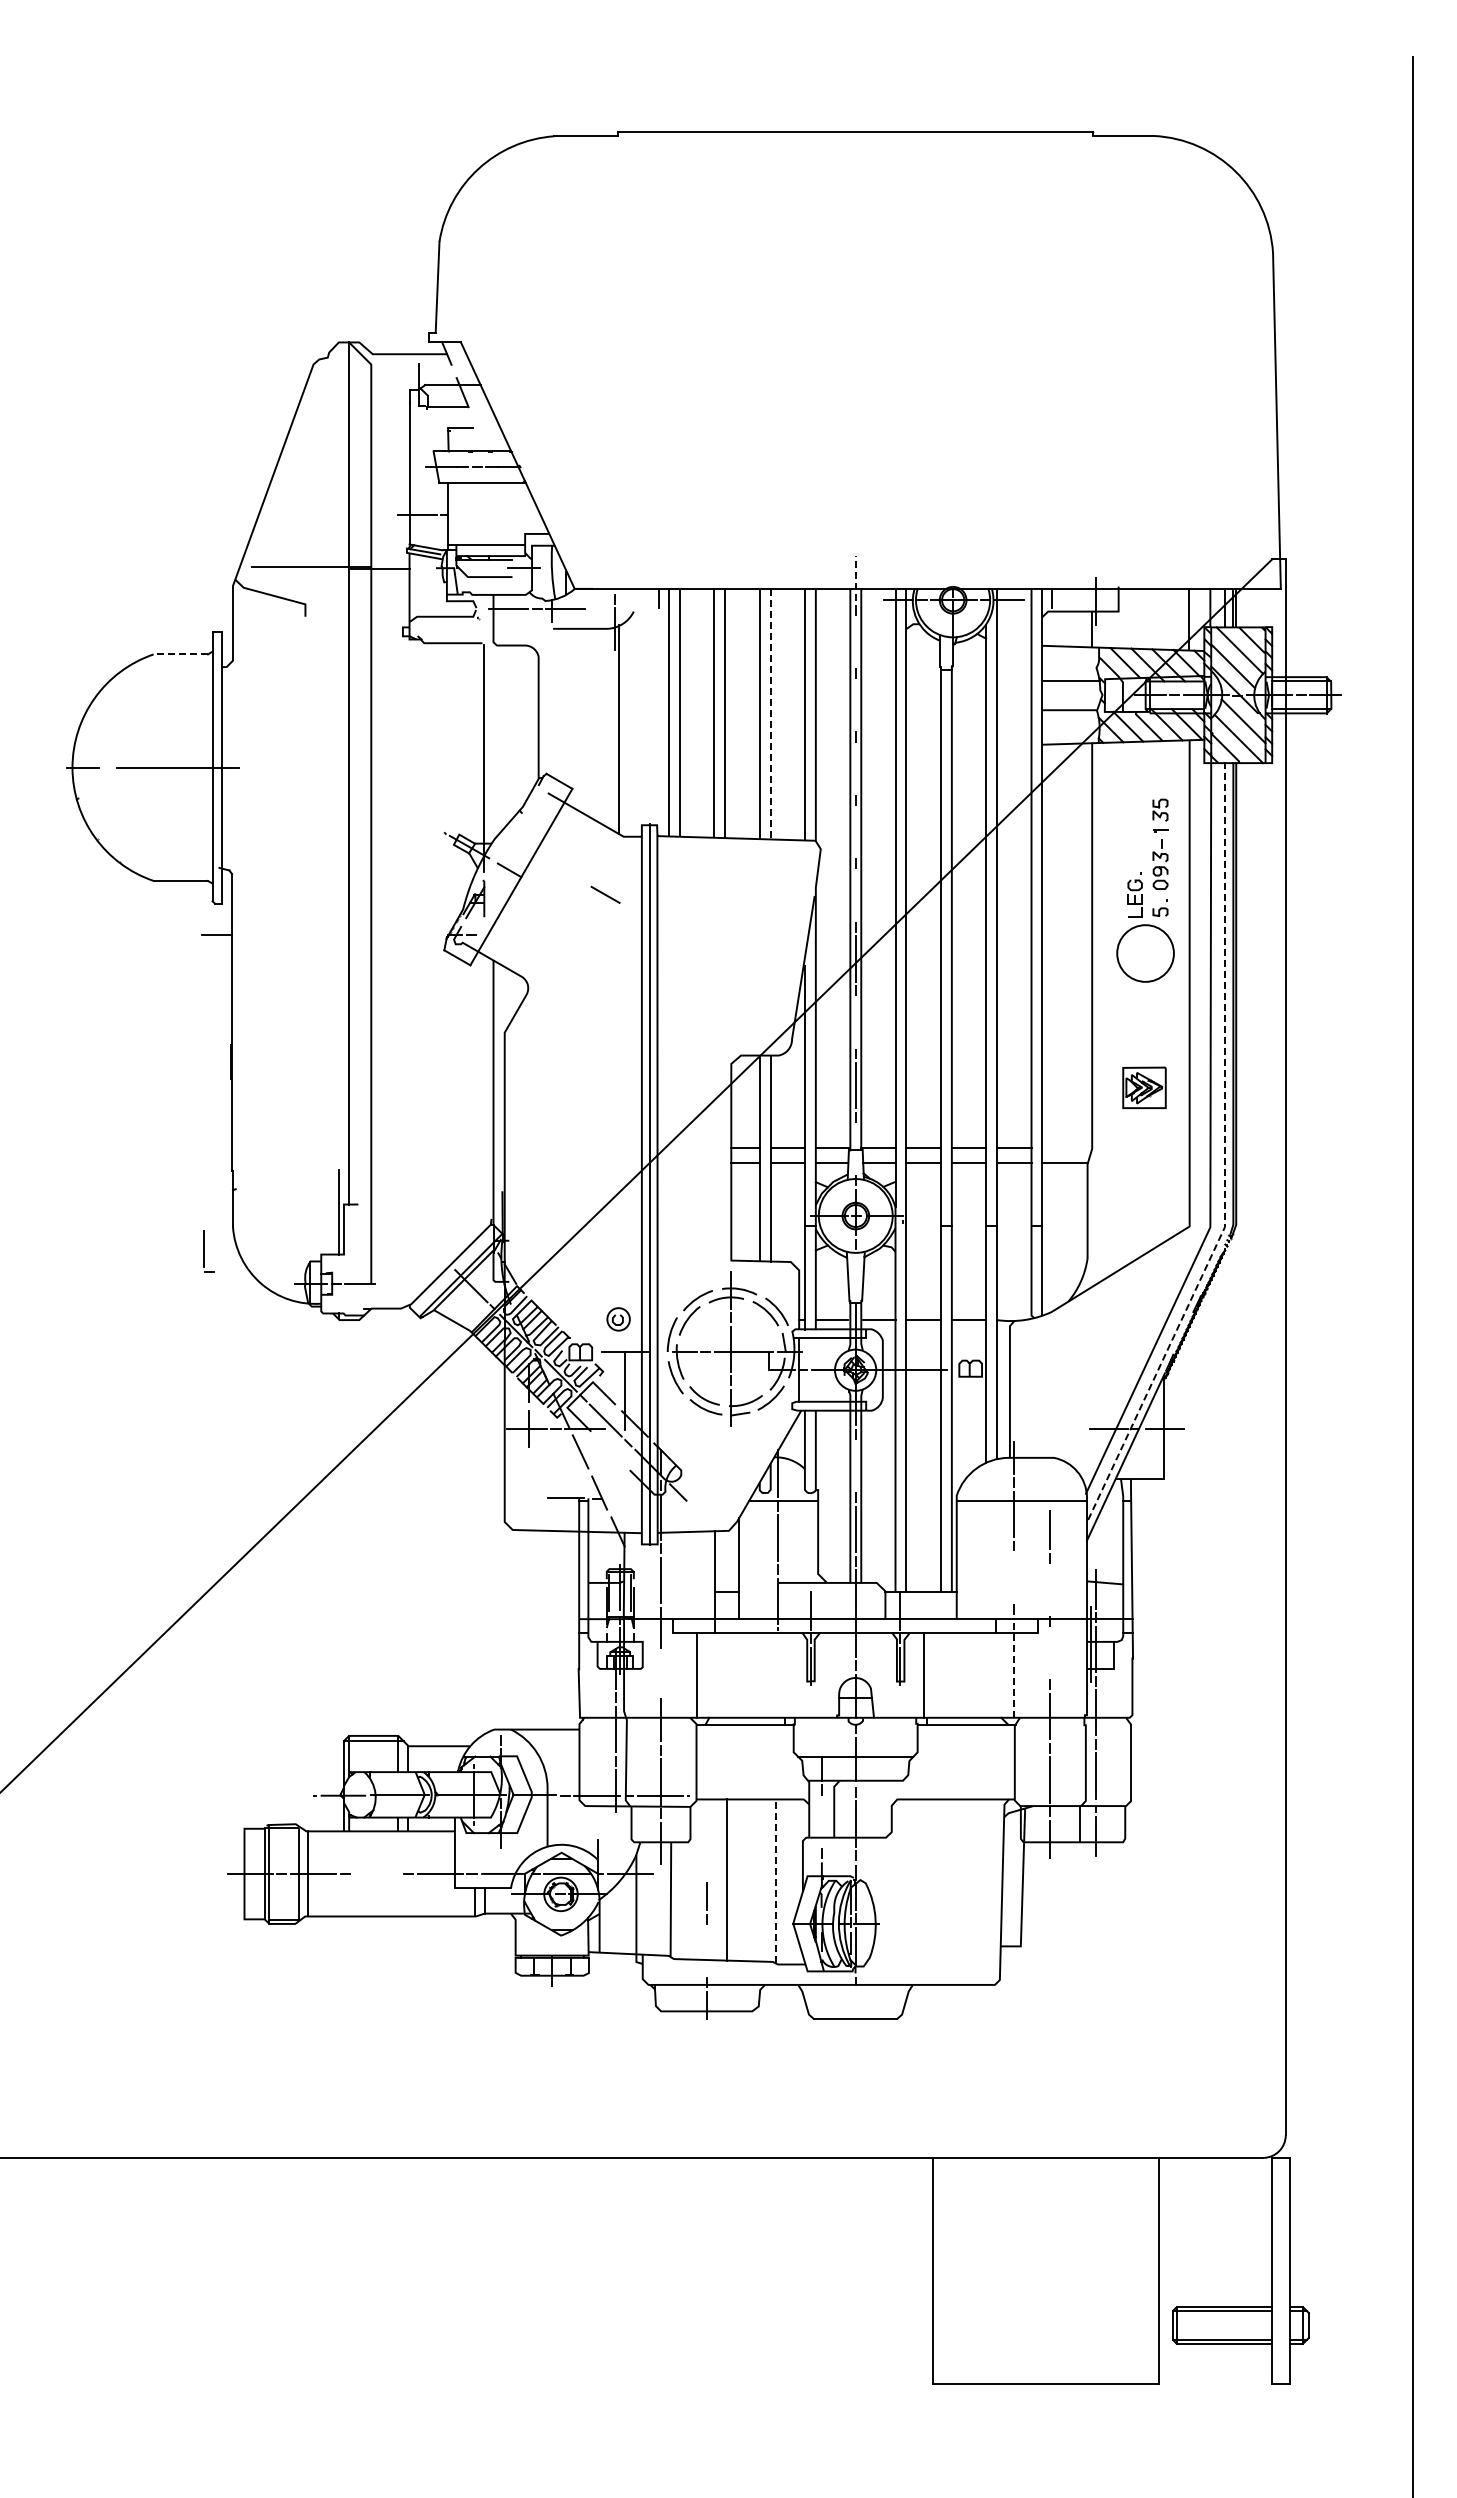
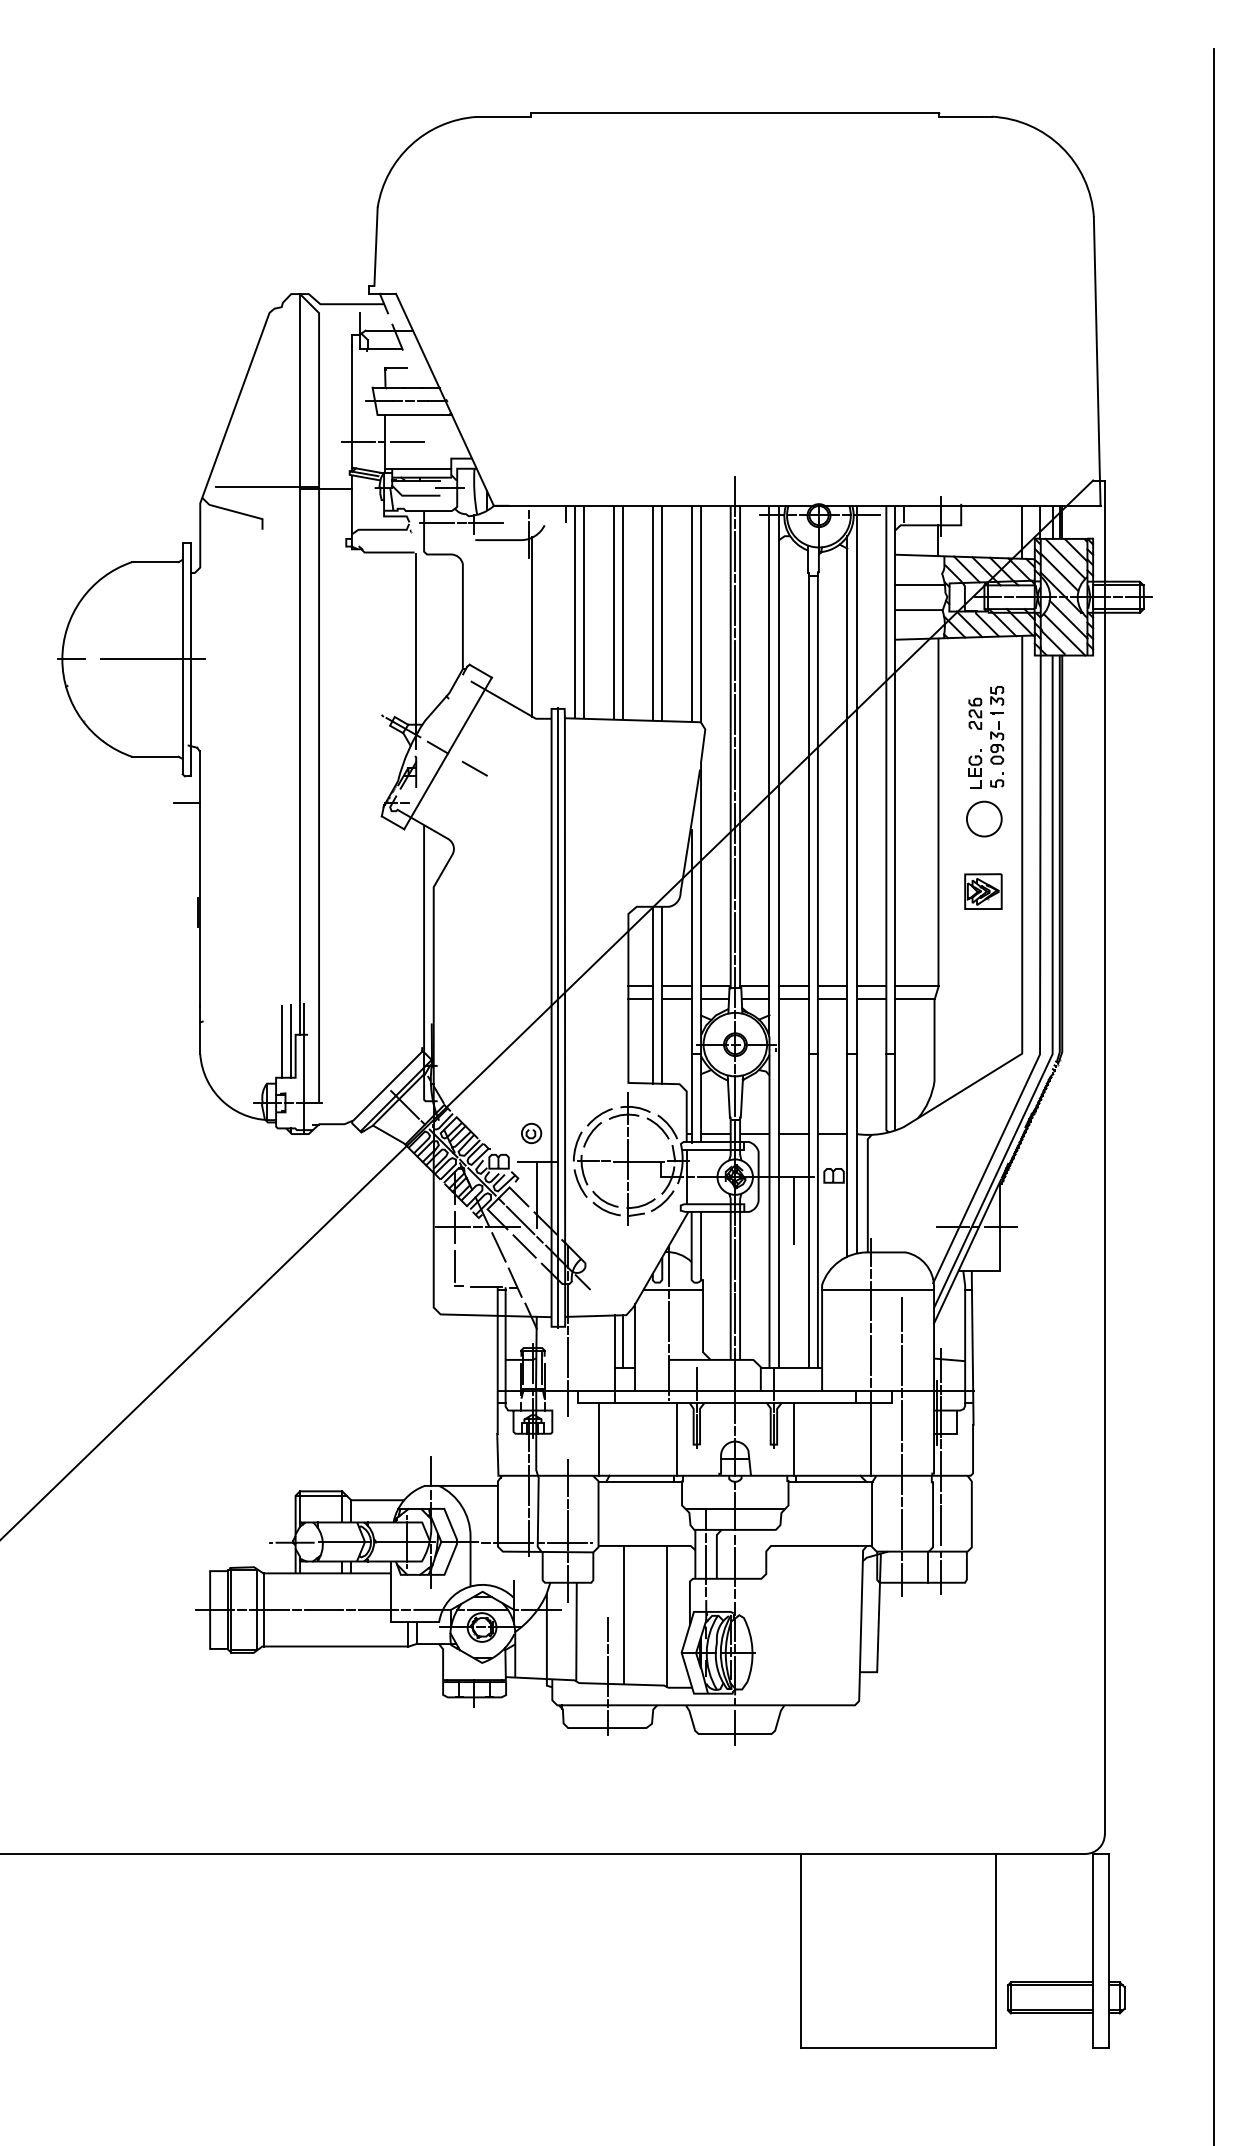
line: (473, 514) -> (406, 441), added
line: (855, 578) -> (735, 496), dashed -> solid
line: (855, 641) -> (735, 551), added
line: (180, 654) -> (155, 562), dashed -> solid
line: (855, 705) -> (735, 606), added
line: (770, 714) -> (662, 613), dashed -> solid
line: (855, 768) -> (735, 660), added
part: (1134, 830) -> (974, 713), added
line: (855, 831) -> (735, 714), added
line: (605, 894) -> (474, 768), moved
line: (855, 895) -> (735, 769), added
circle: (1145, 953) -> (984, 819), size x0.71
line: (855, 1021) -> (735, 877), added
part: (1144, 1087) -> (983, 891), moved
line: (855, 1148) -> (735, 986), added
line: (1067, 1148) -> (917, 986), added
line: (1225, 1159) -> (1053, 996), dashed -> solid
line: (328, 1212) -> (282, 1041), added
line: (353, 1244) -> (303, 1069), added
part: (208, 1251) -> (458, 1268), moved
line: (855, 1275) -> (735, 1095), added
line: (924, 1409) -> (794, 1210), added
line: (610, 1450) -> (524, 1246), added
line: (855, 1465) -> (735, 1259), added
line: (725, 1560) -> (623, 1340), added
line: (1013, 1577) -> (870, 1355), added
line: (1050, 1589) -> (902, 1365), added
line: (1050, 1652) -> (902, 1419), added
line: (1013, 1667) -> (870, 1432), dashed -> solid
line: (787, 1674) -> (676, 1438), added
line: (501, 1712) -> (430, 1471), added
line: (821, 1821) -> (705, 1564), added
line: (376, 1873) -> (323, 1609), added
line: (775, 1881) -> (666, 1616), dashed -> solid
line: (707, 1950) -> (607, 1675), added
line: (855, 2010) -> (735, 1727), added

